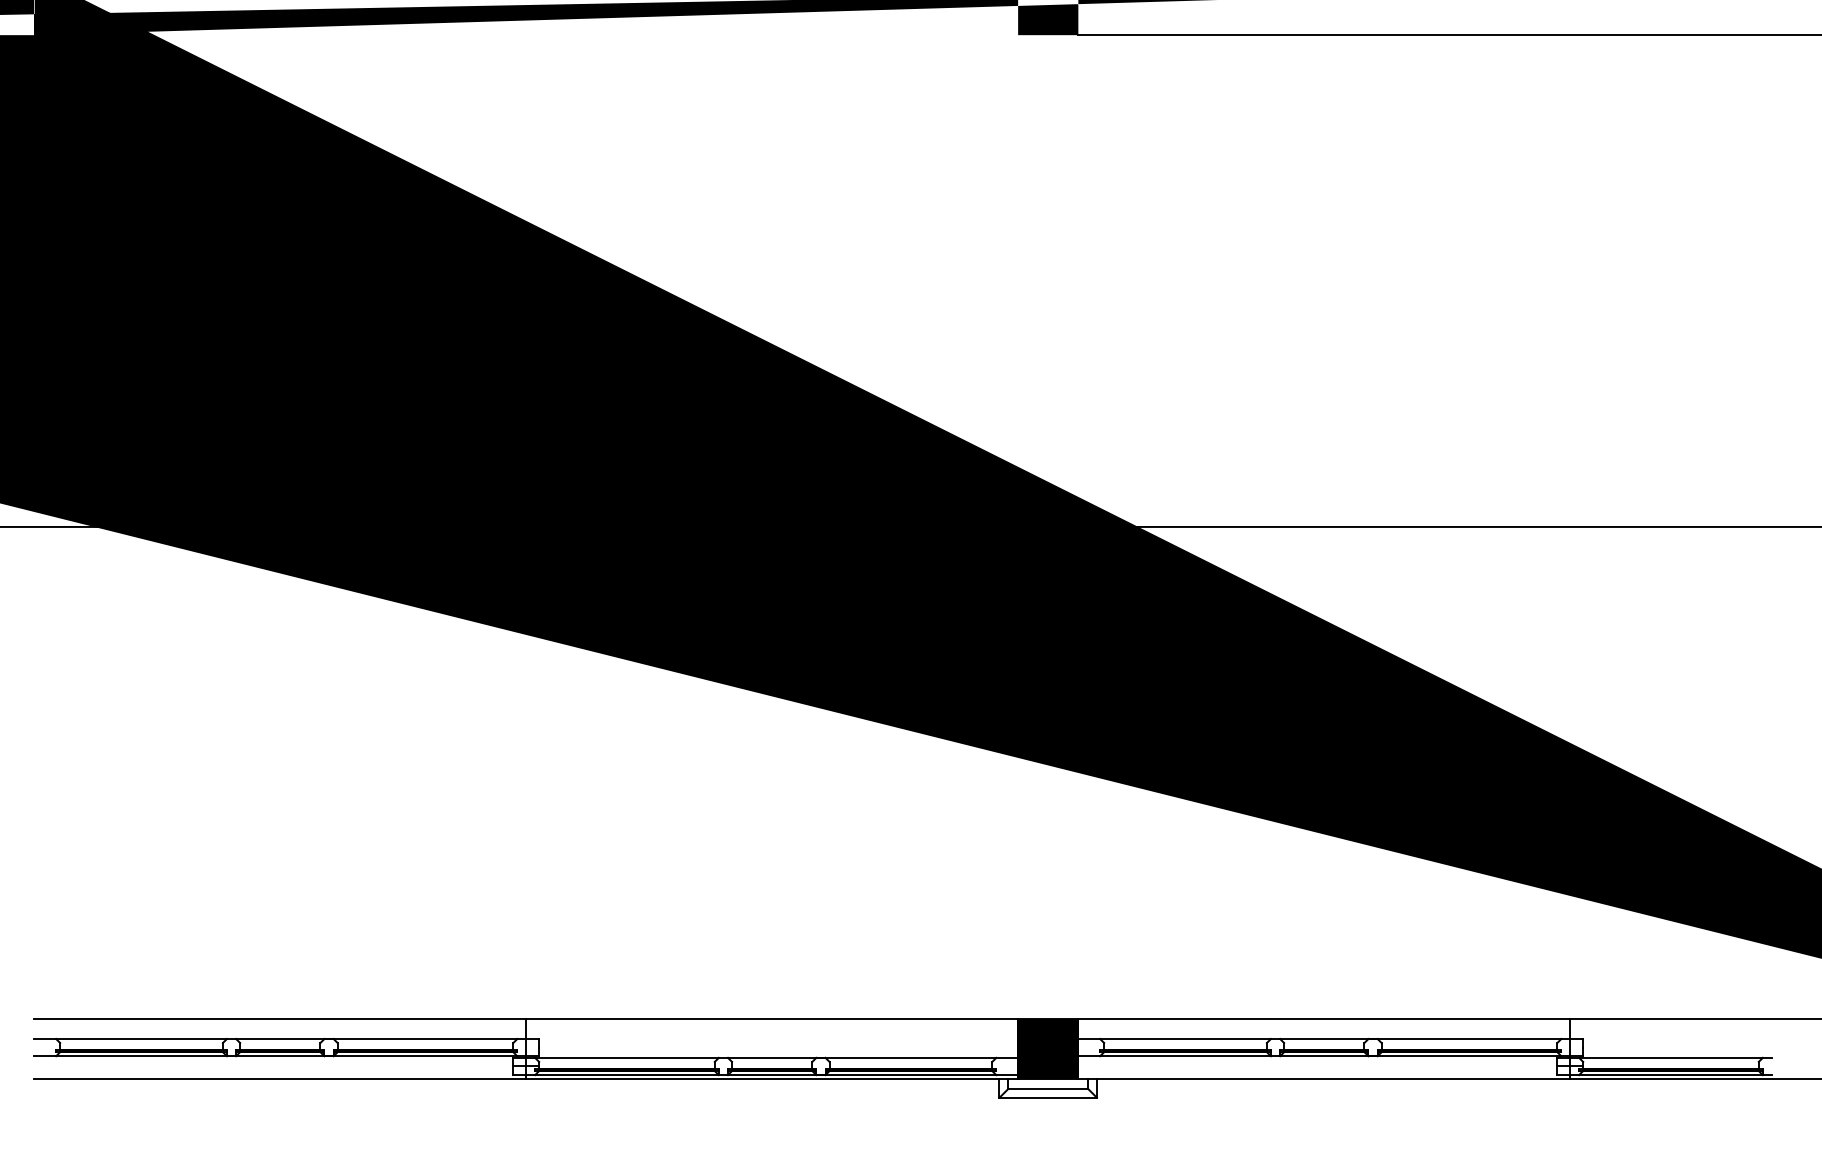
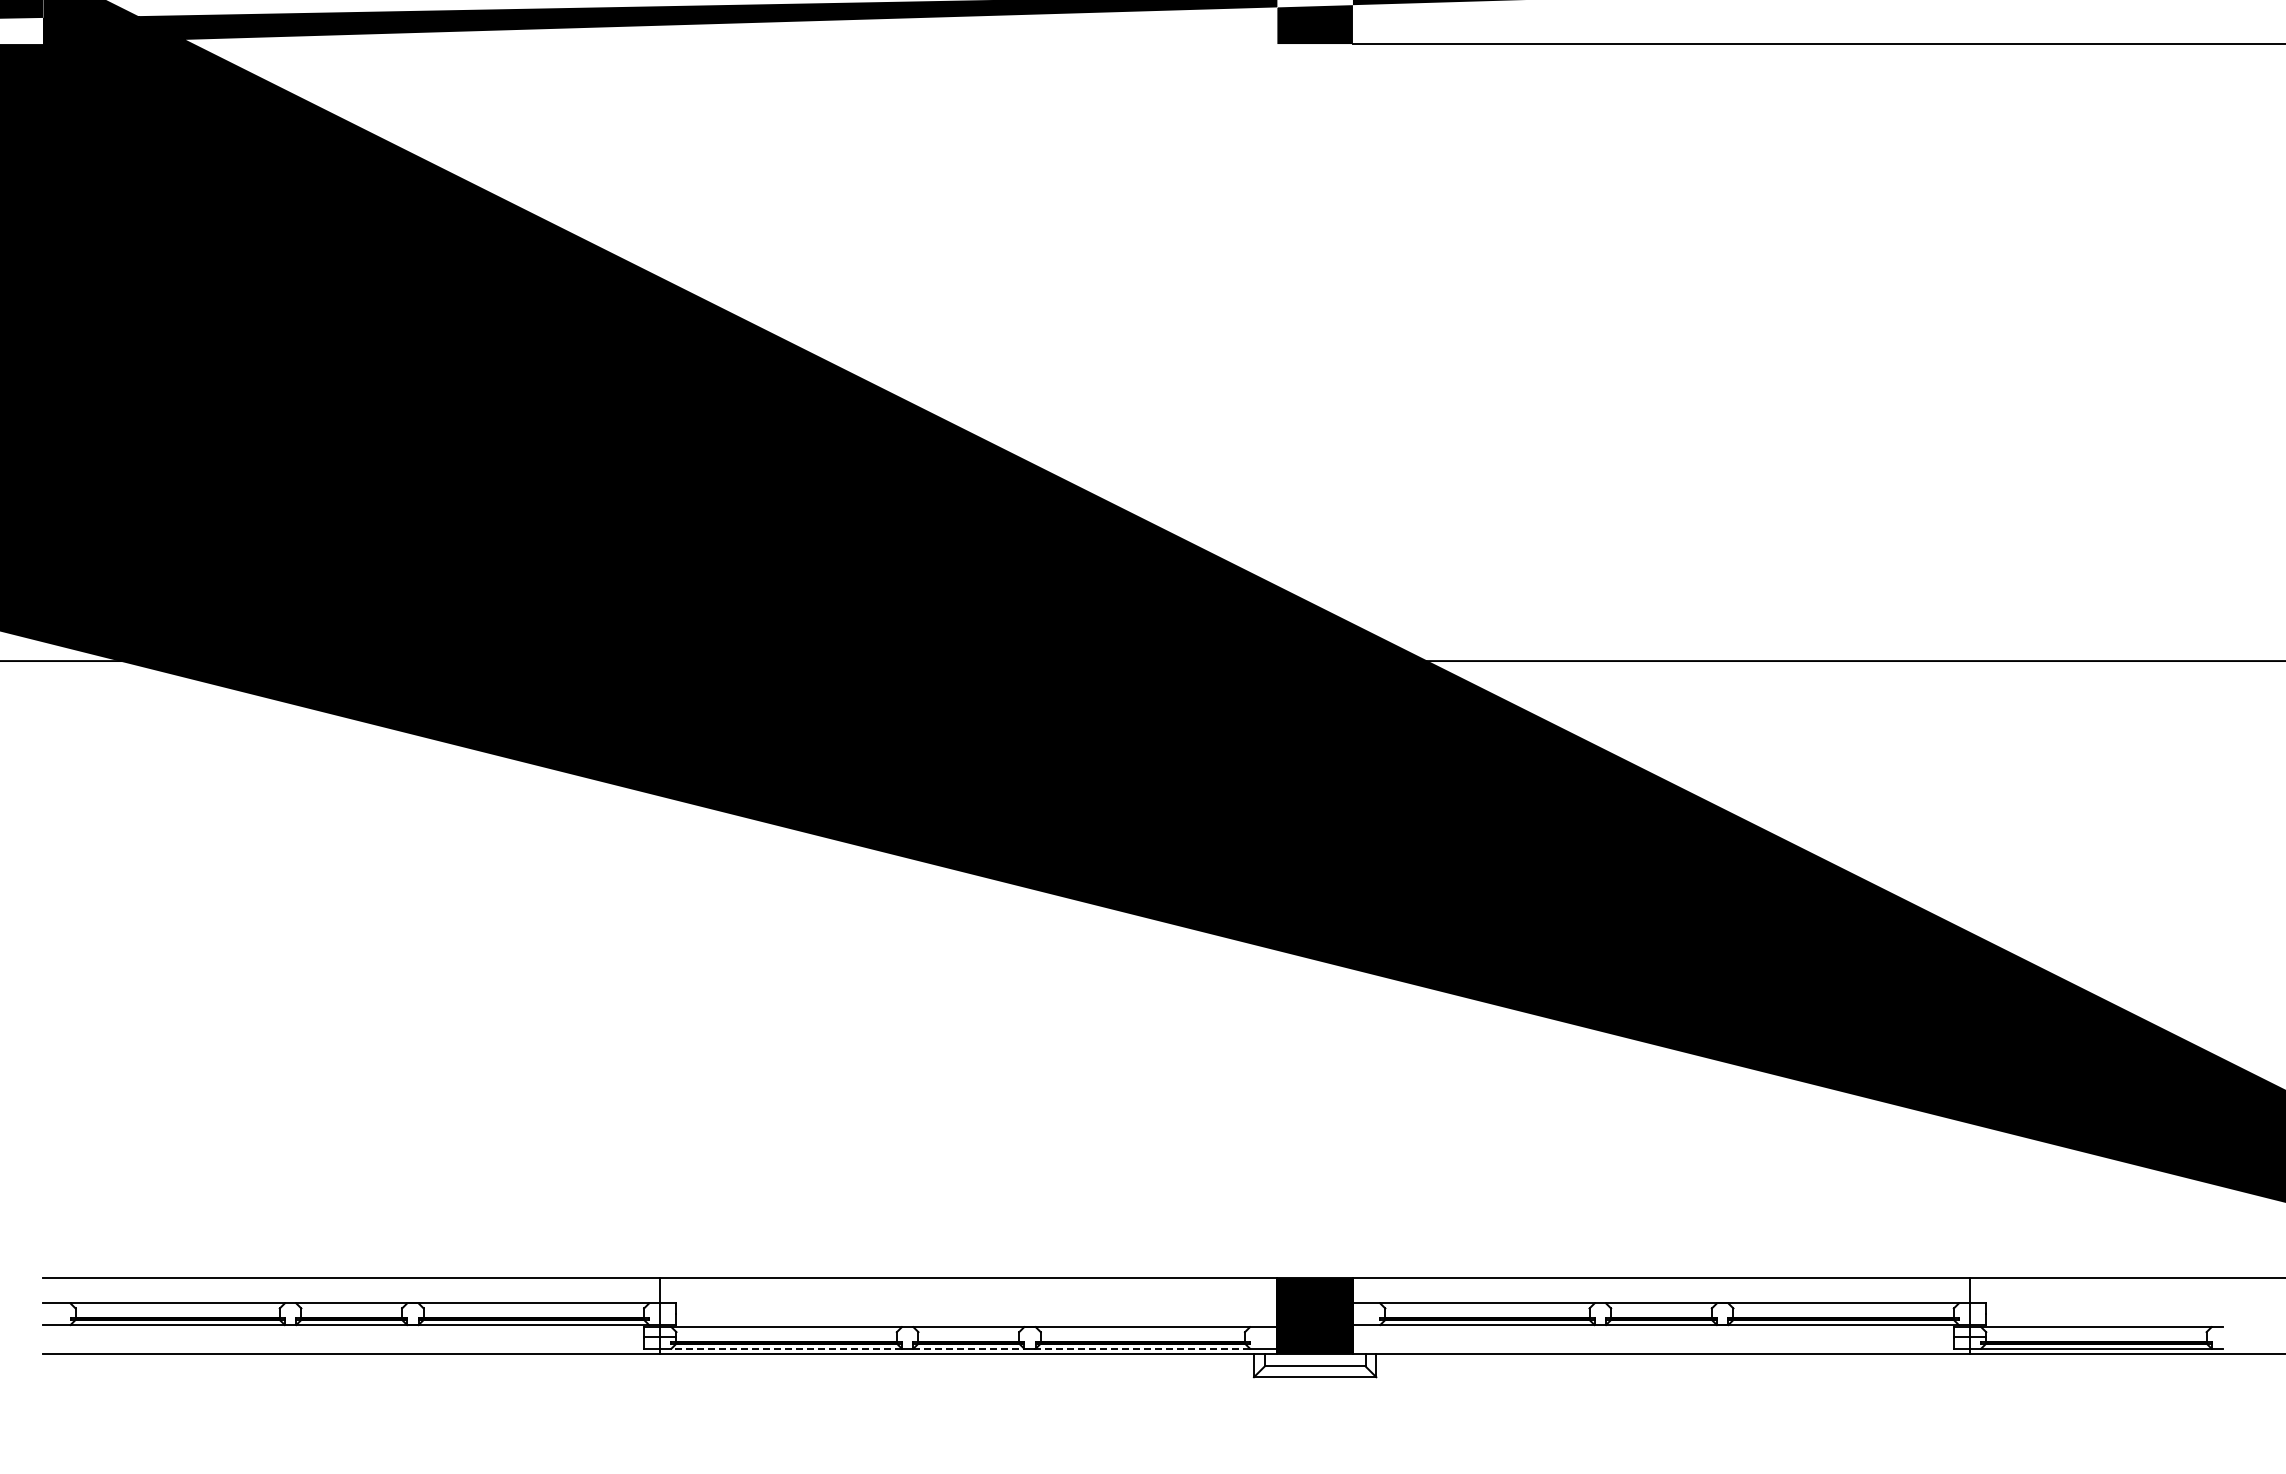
line: (626, 1074) -> (786, 1348), solid -> dashed
line: (861, 1074) -> (1081, 1348), solid -> dashed

